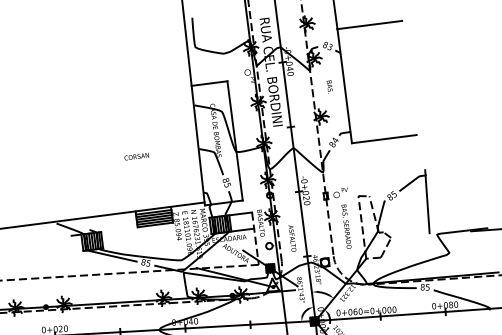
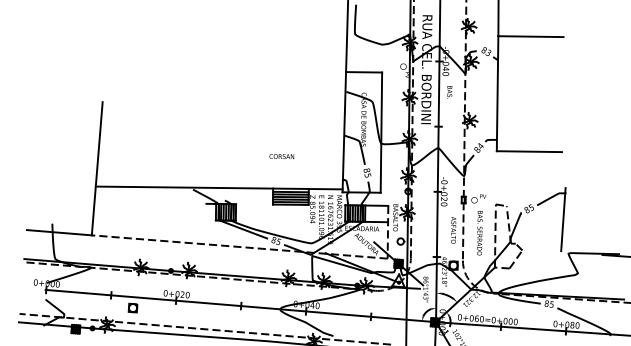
text: (329, 87) -> (449, 92), moved
text: (136, 156) -> (281, 156), moved
text: (292, 238) -> (453, 230), moved

